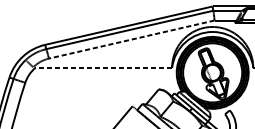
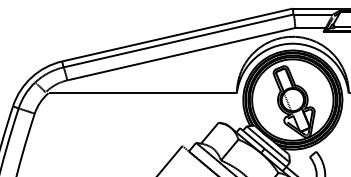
line: (131, 39) -> (180, 54), dashed -> solid
line: (103, 68) -> (142, 93), dashed -> solid

